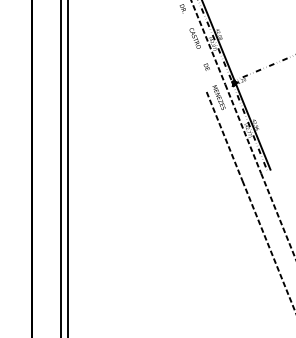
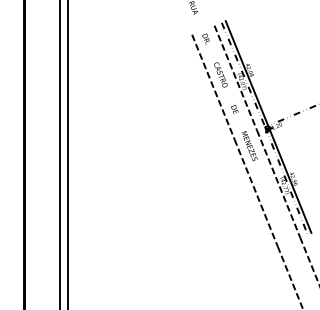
line: (188, 48) -> (212, 87), added

